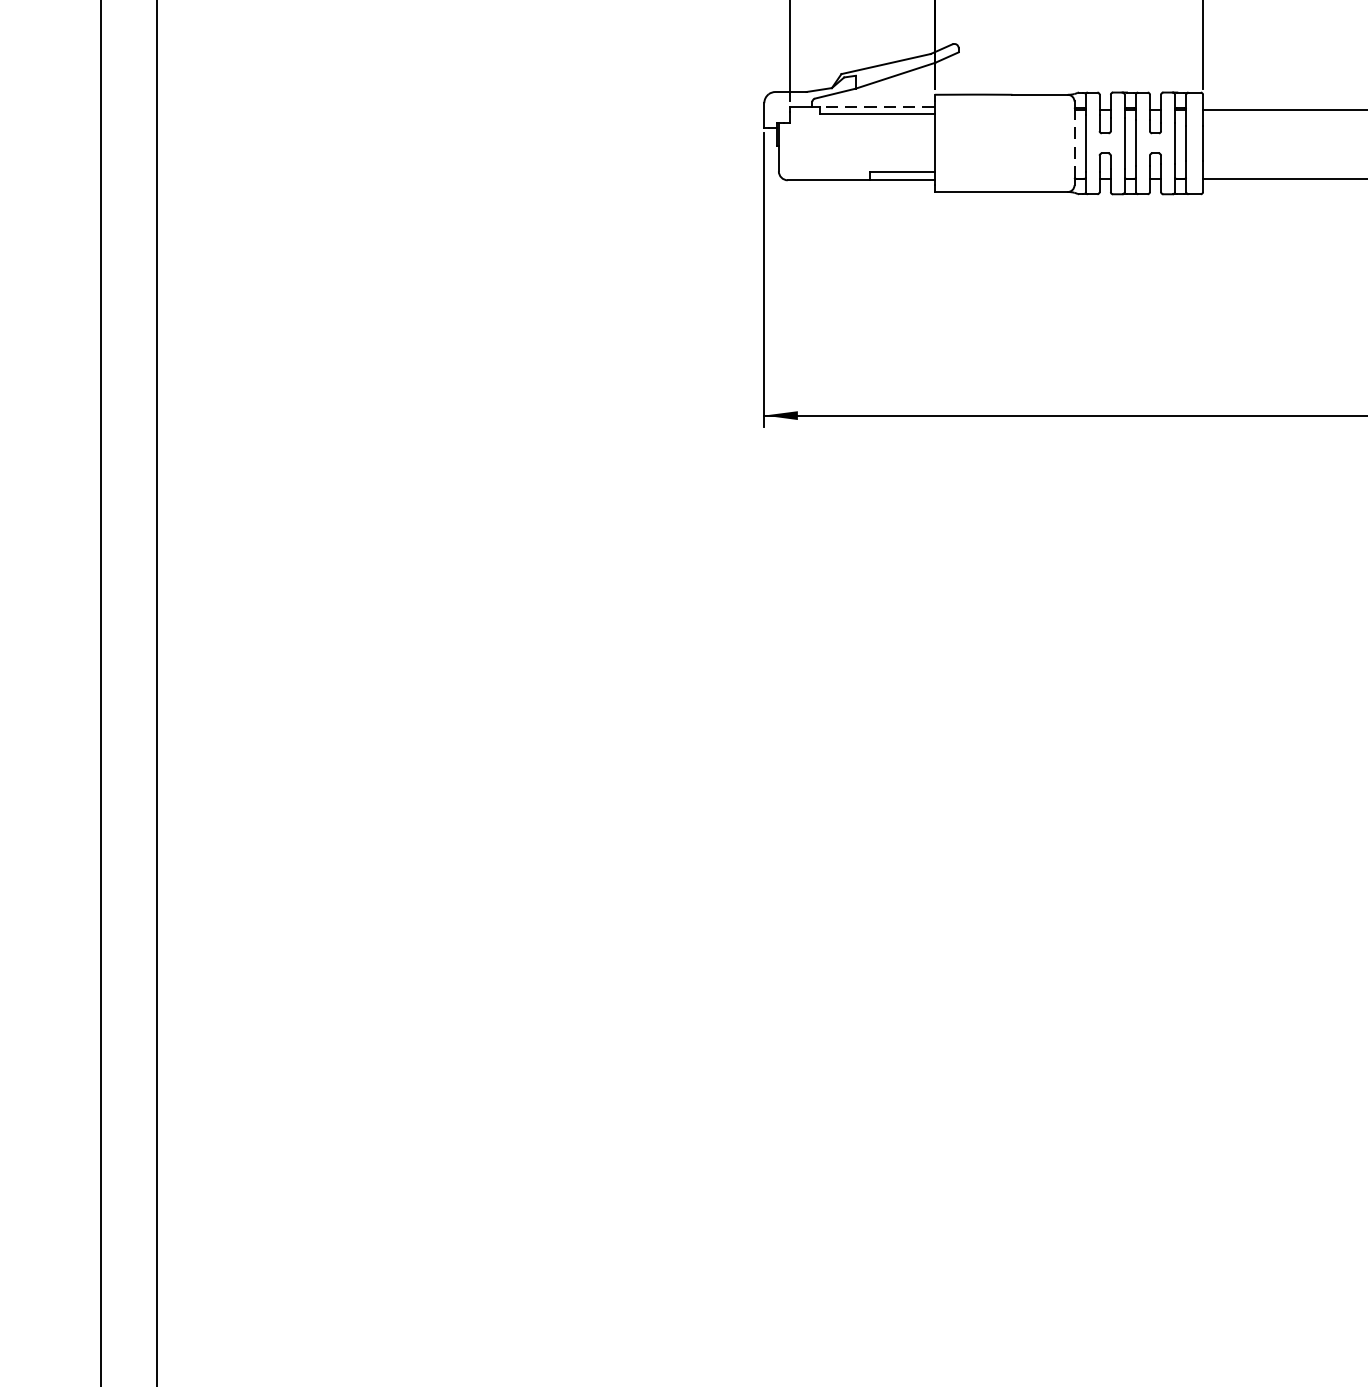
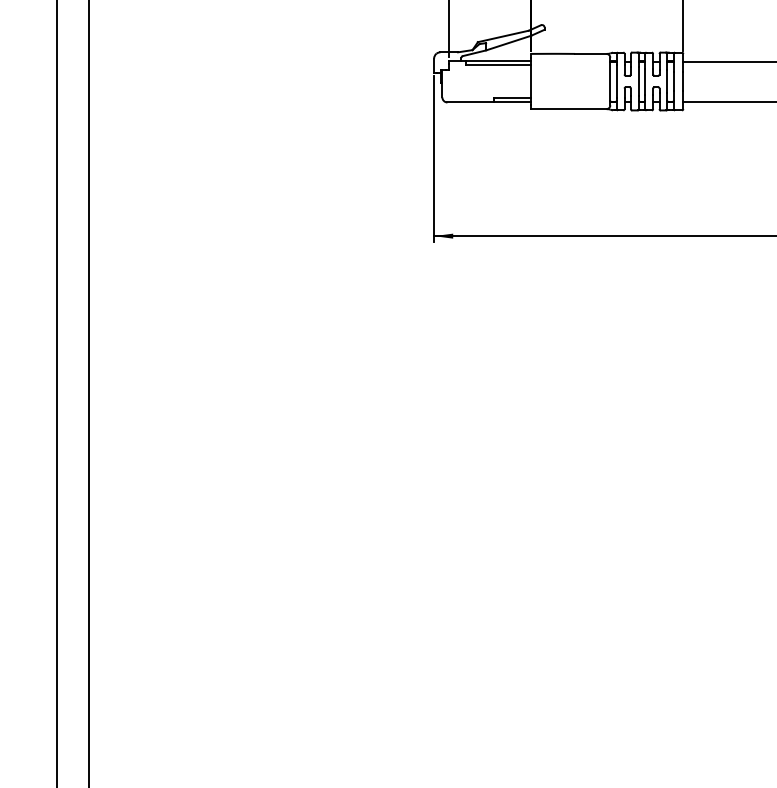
line: (877, 106) -> (498, 60), dashed -> solid
line: (1074, 143) -> (610, 81), dashed -> solid

